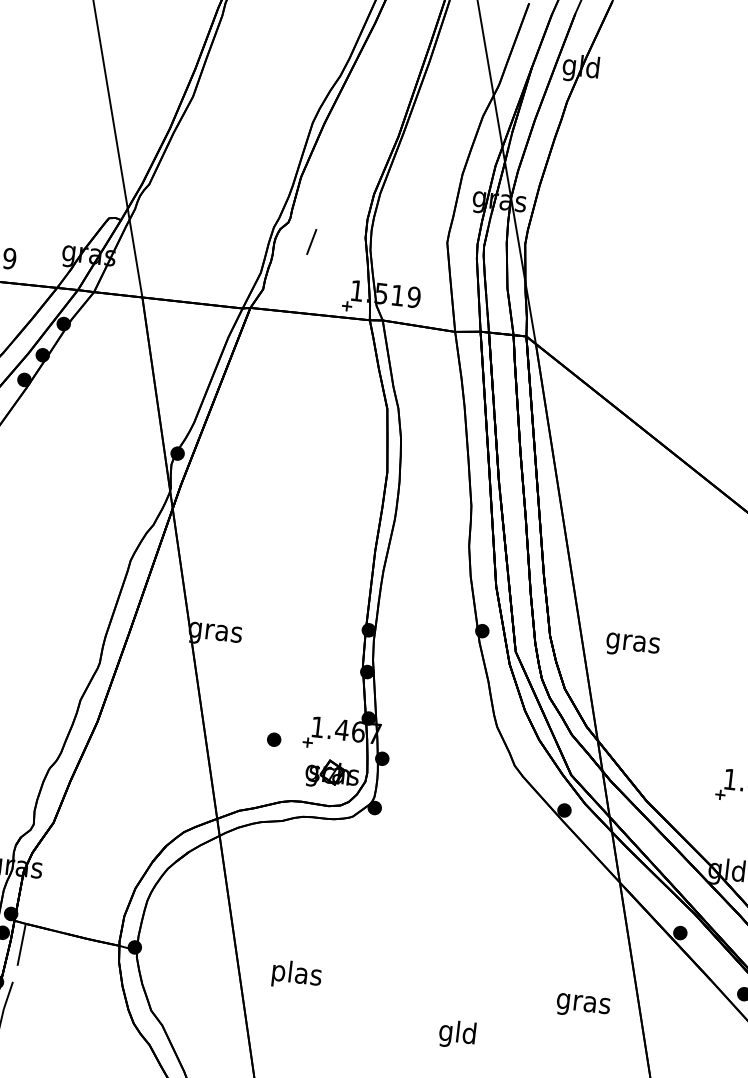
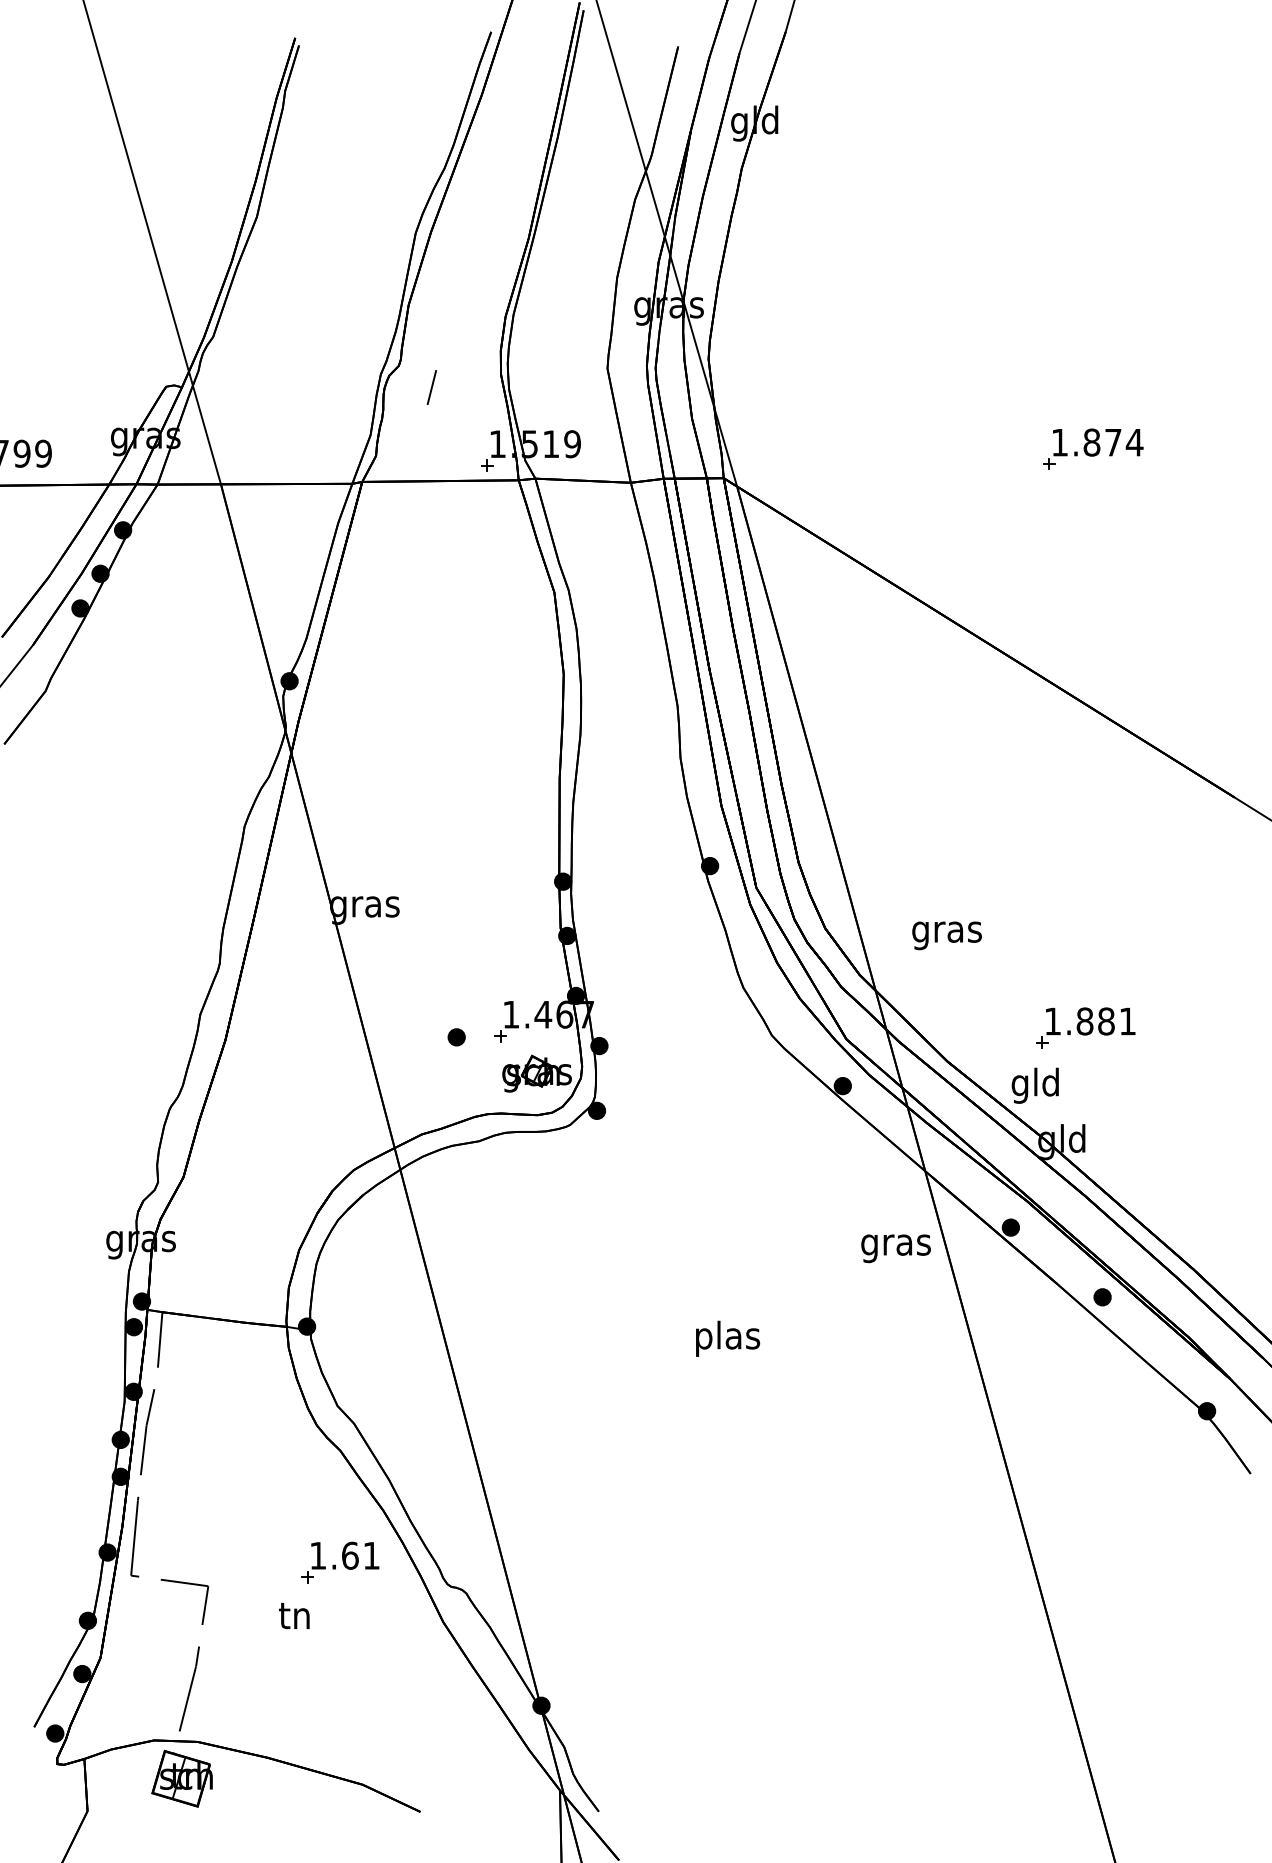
text: (632, 645) -> (946, 935), moved
text: (297, 975) -> (728, 1338), moved
text: (582, 1006) -> (895, 1248), moved
text: (456, 1034) -> (1034, 1085), moved

